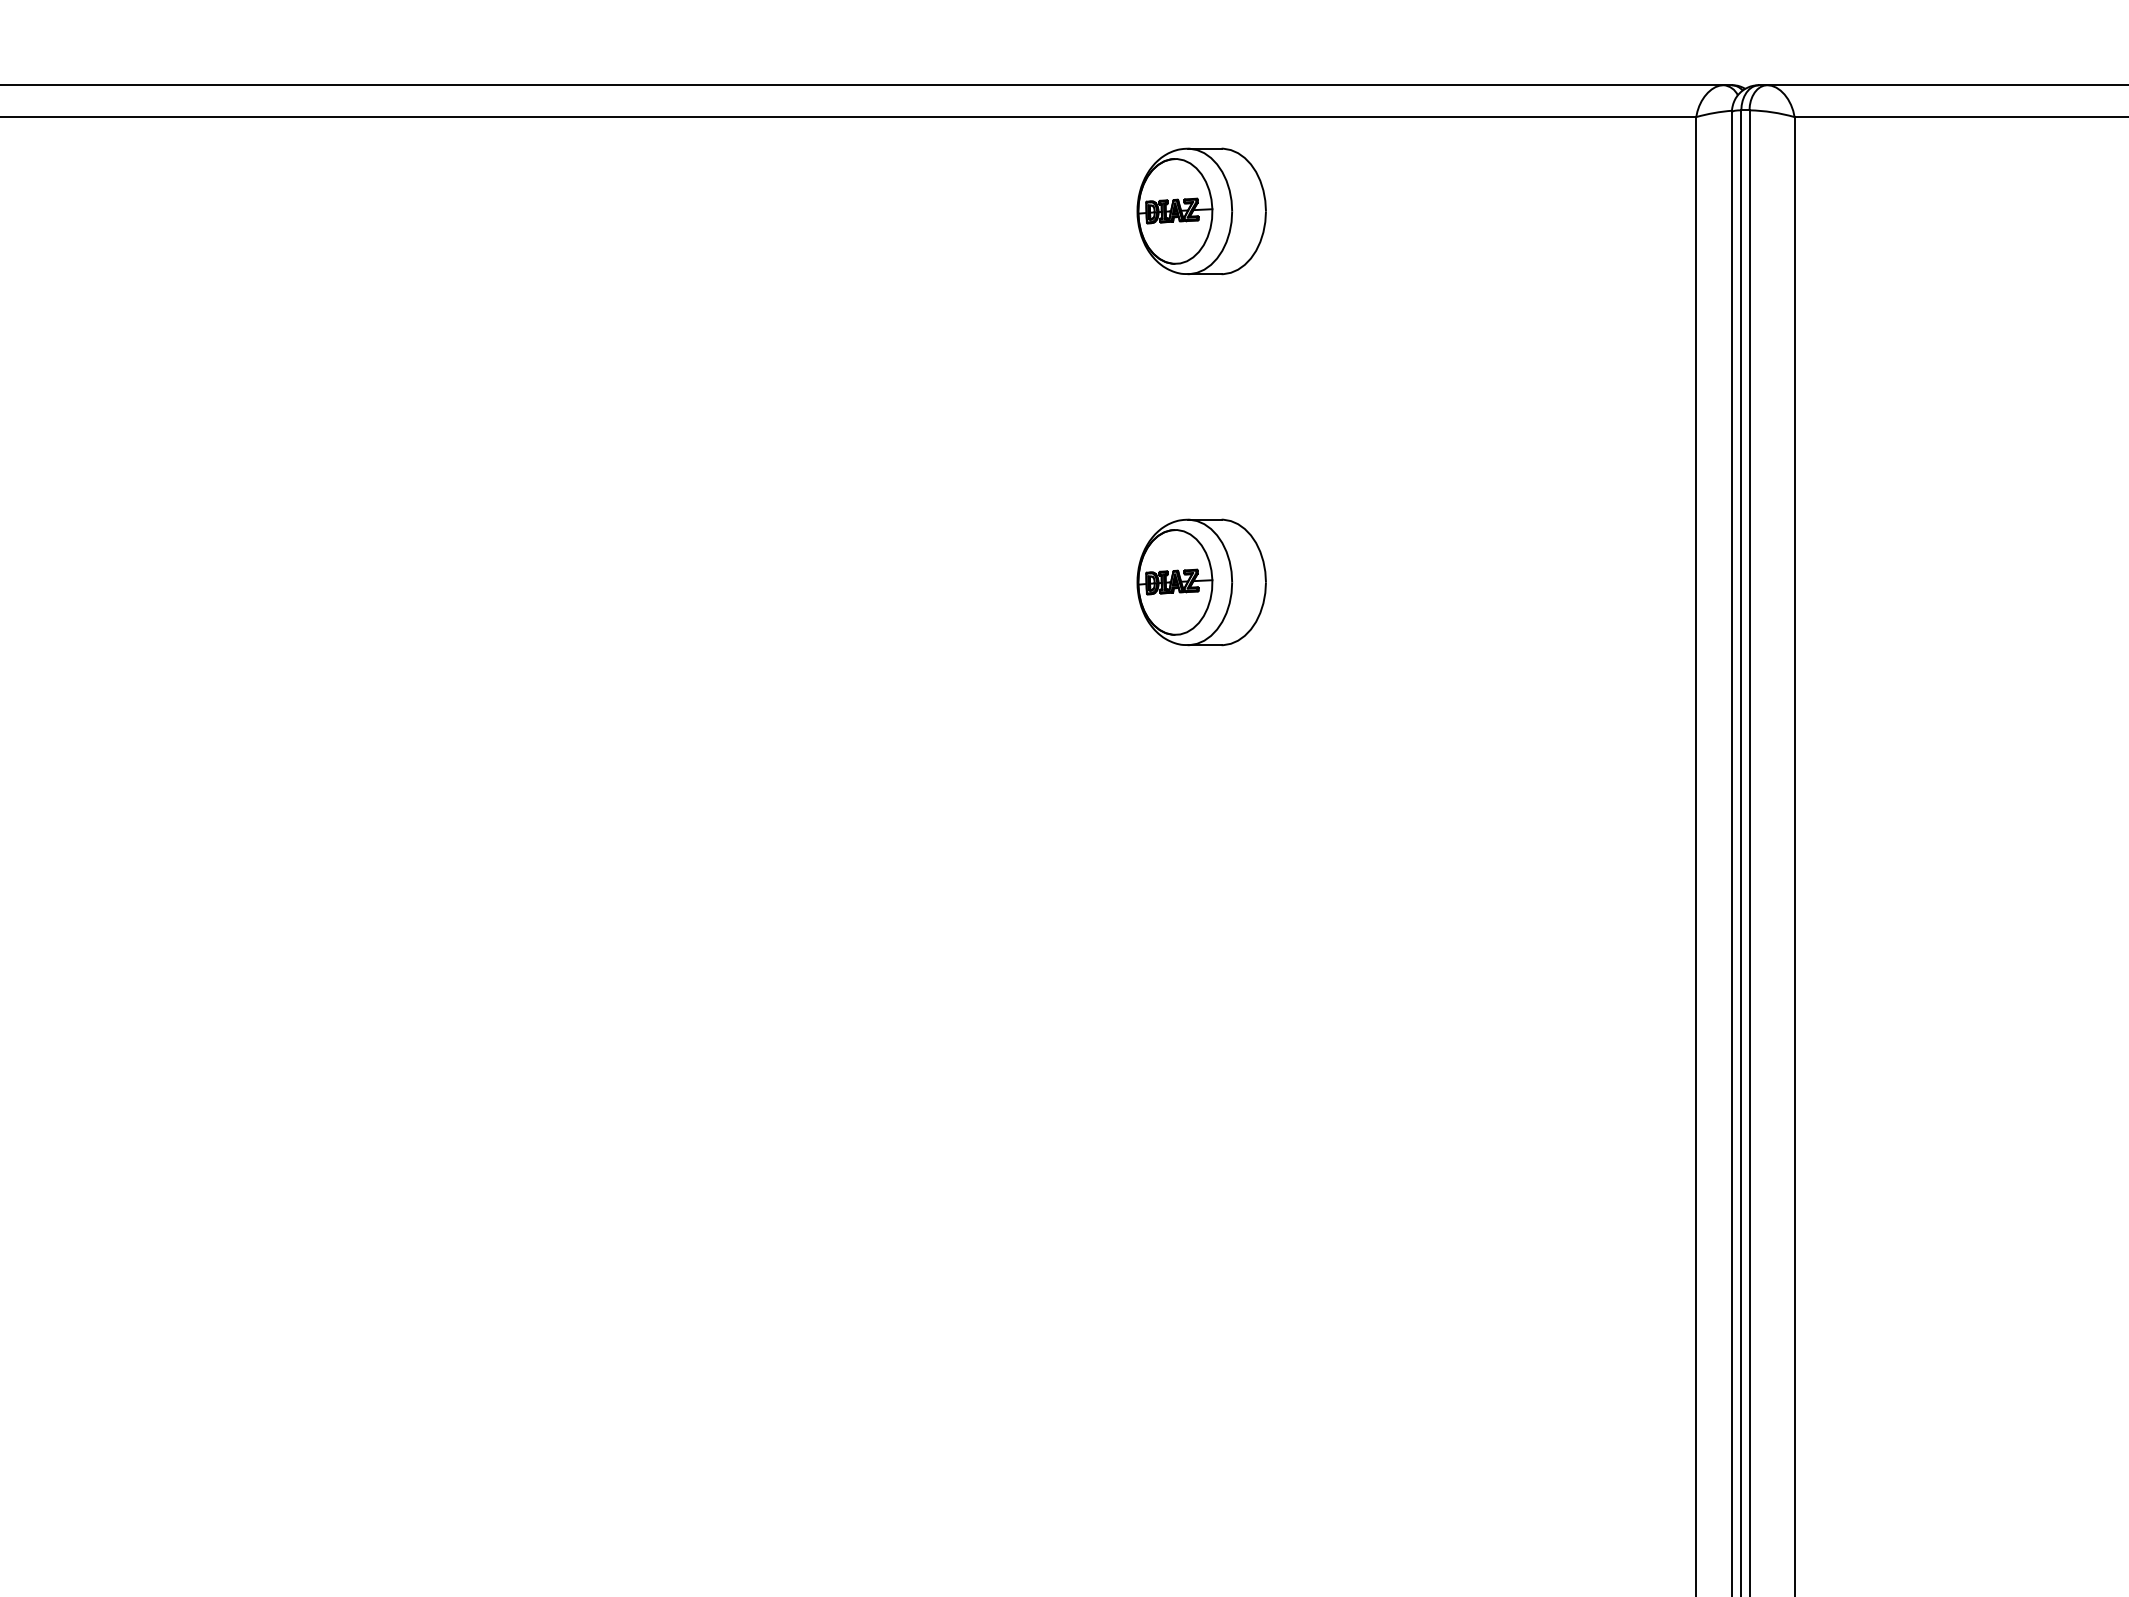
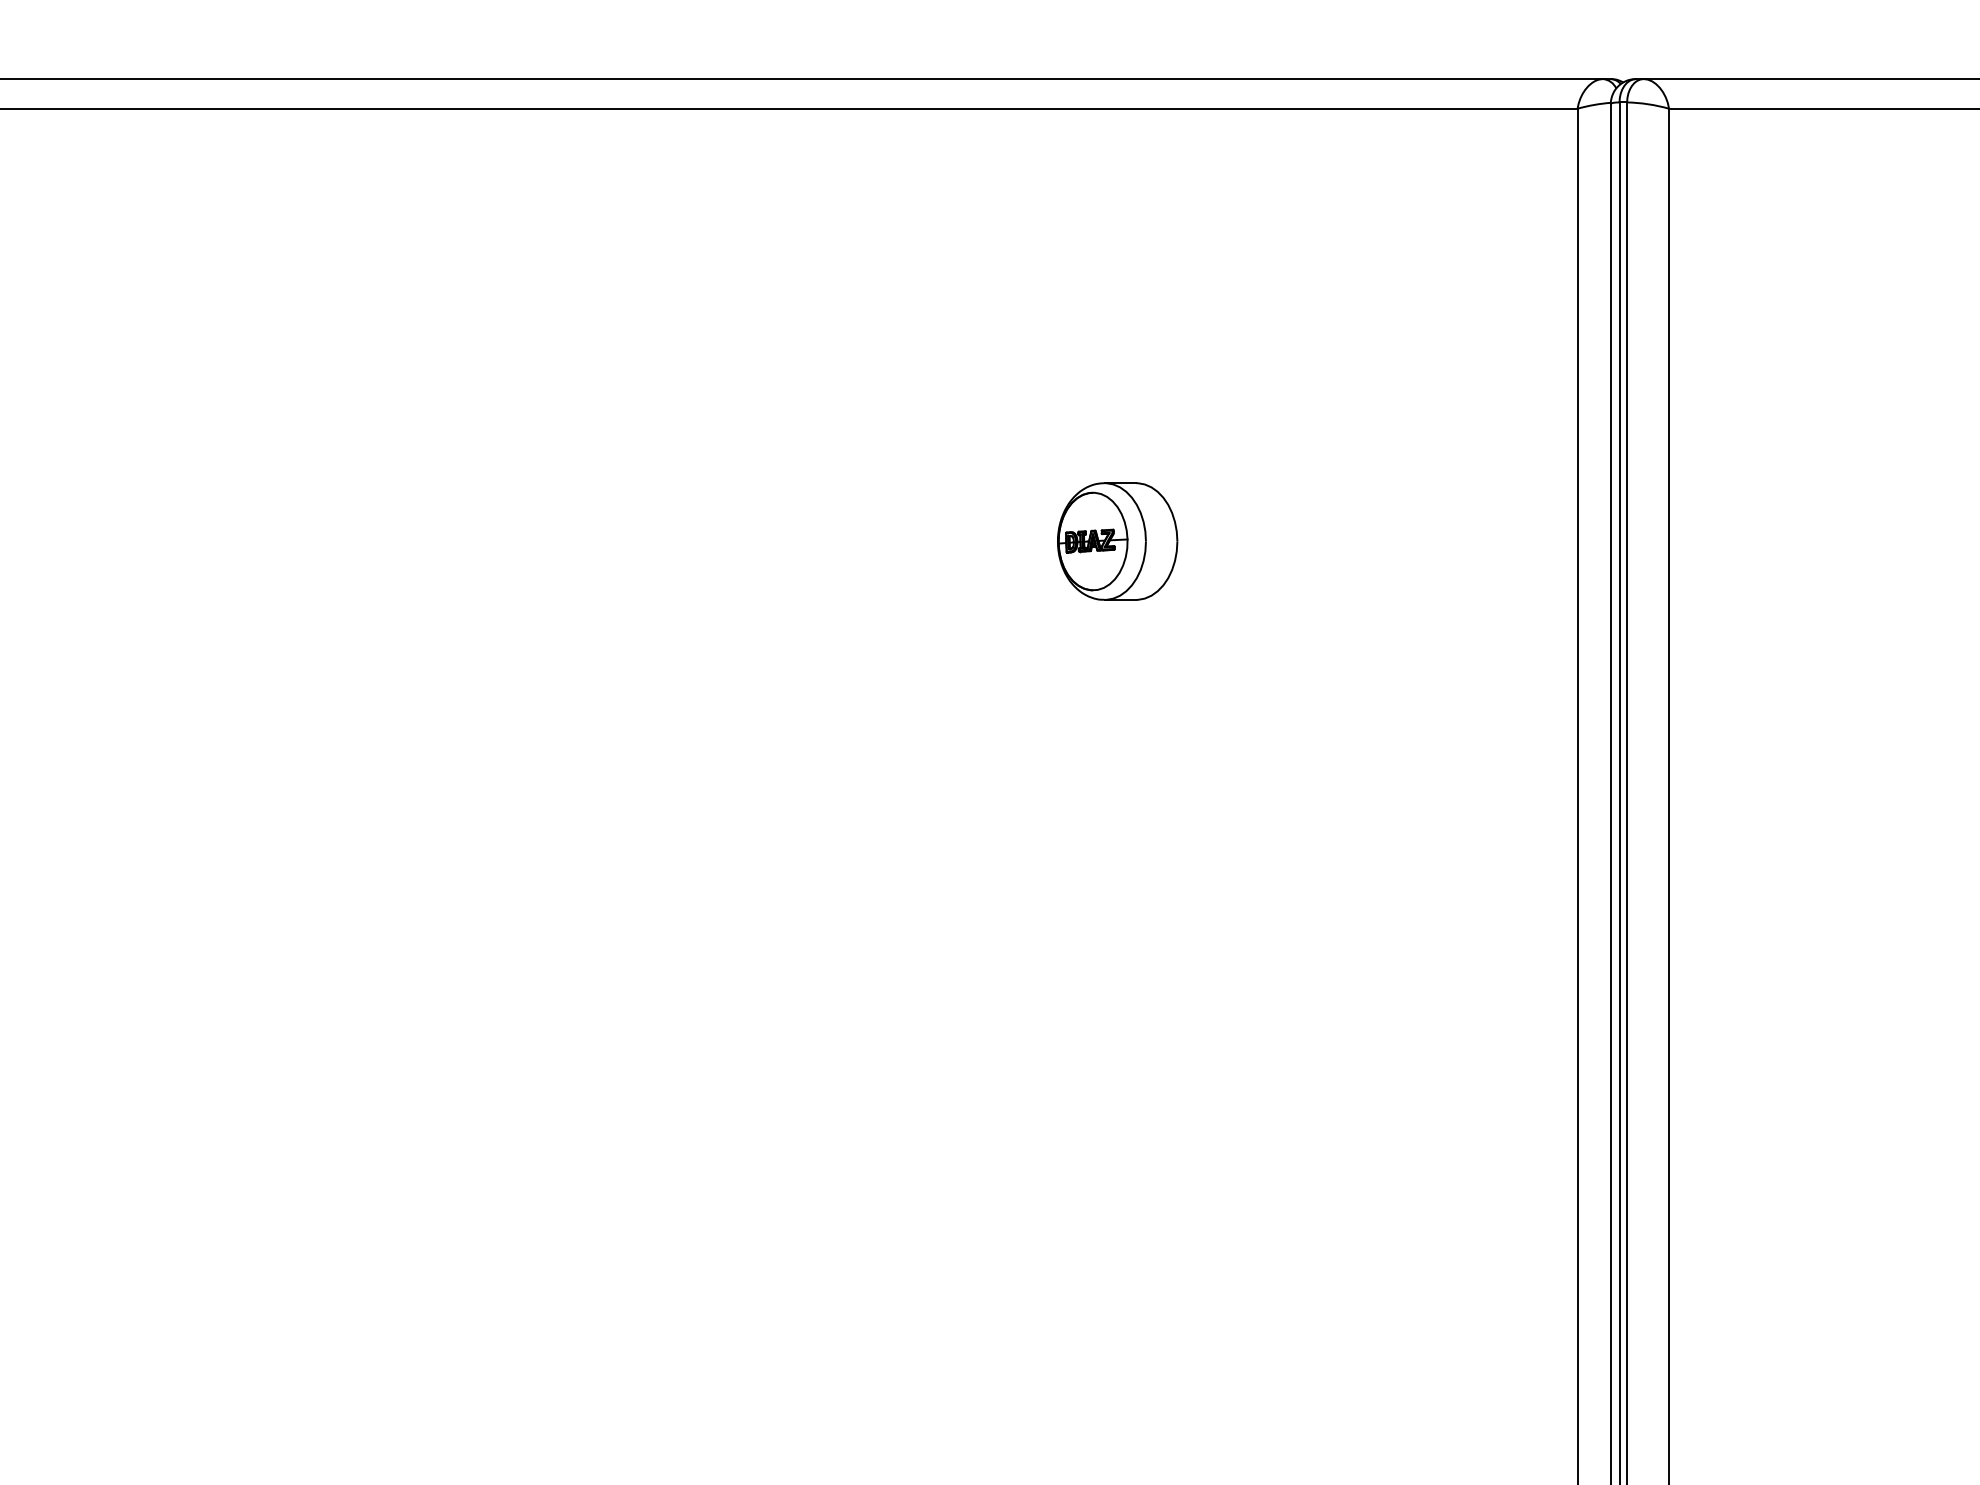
part: (1201, 211) -> (1117, 196), removed

